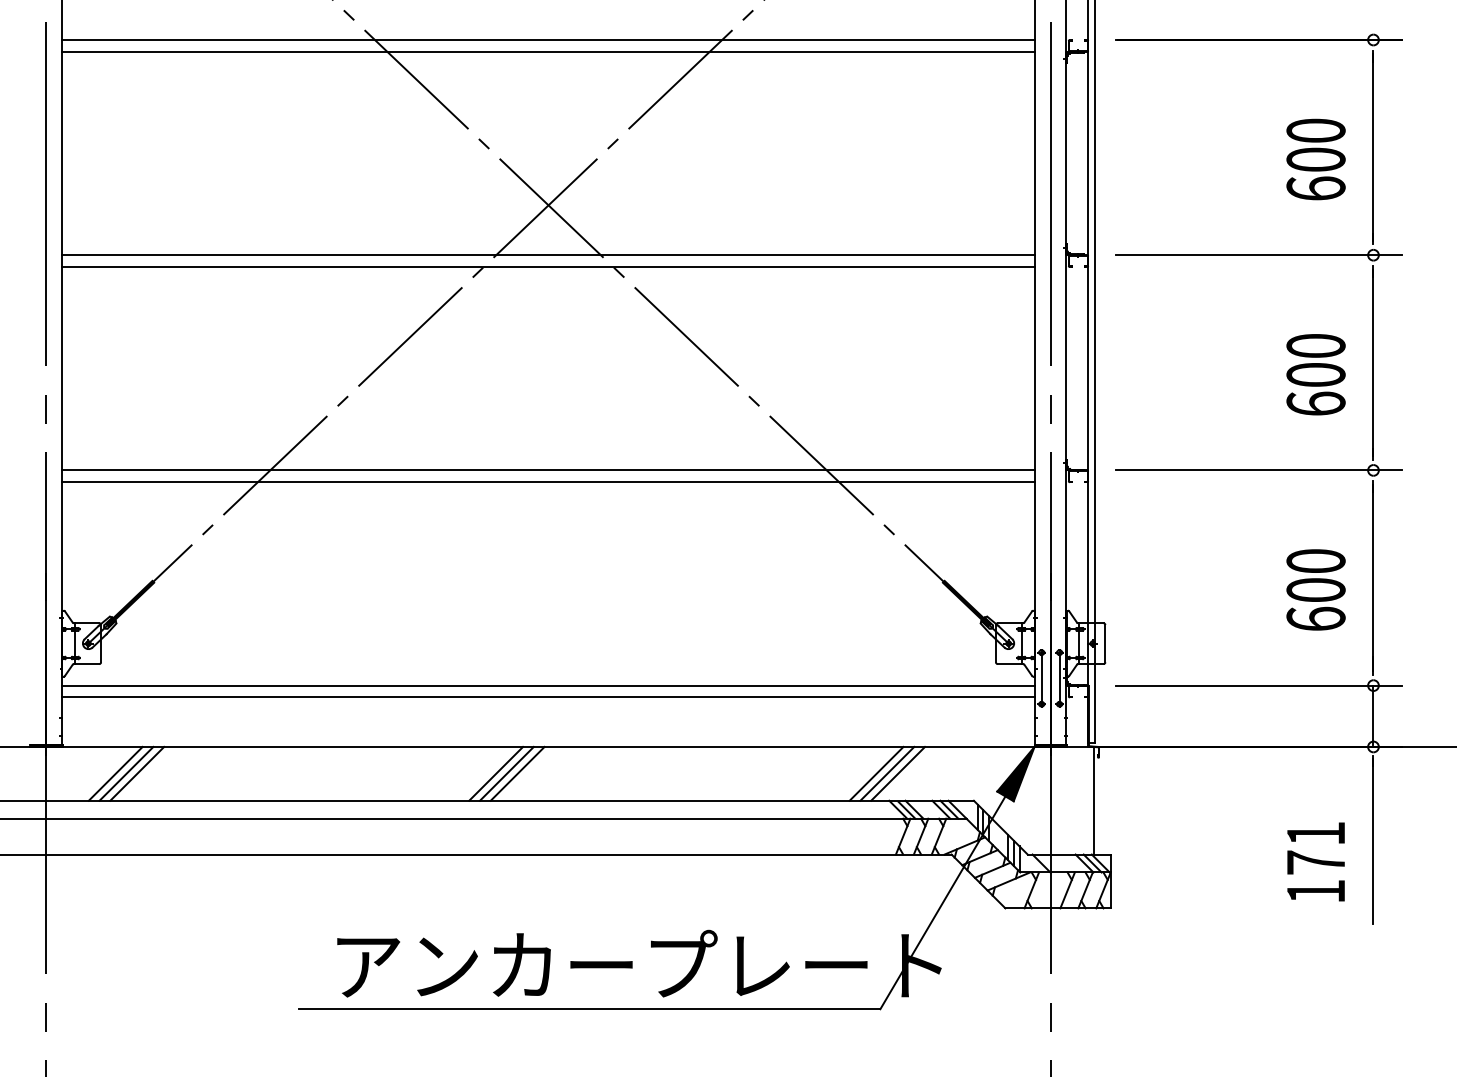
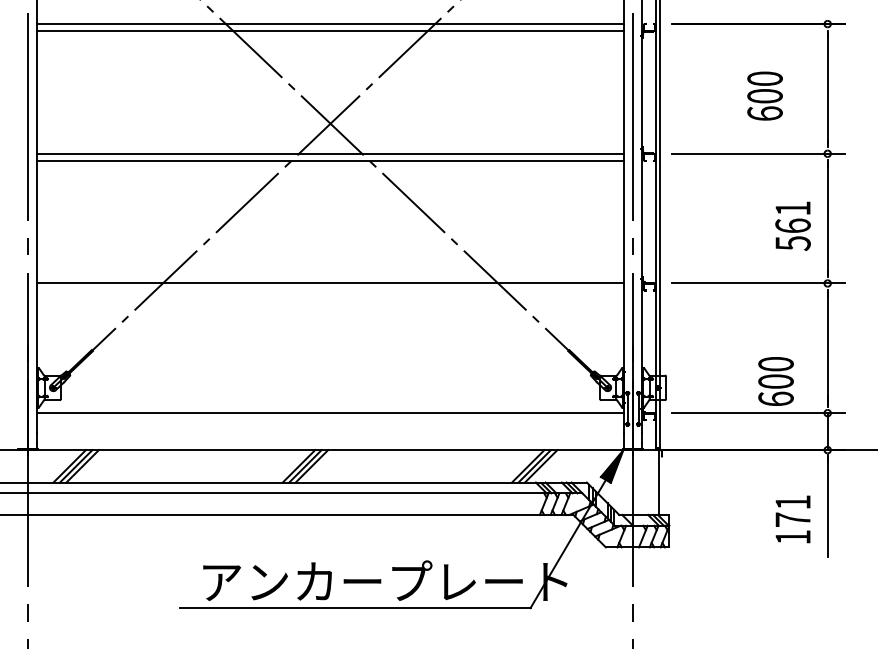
text: (1315, 158) -> (764, 95), moved
text: (1315, 375) -> (792, 226), 600 -> 561
line: (548, 482) -> (330, 290), removed
text: (1315, 589) -> (775, 381), moved
line: (548, 697) -> (330, 420), removed

